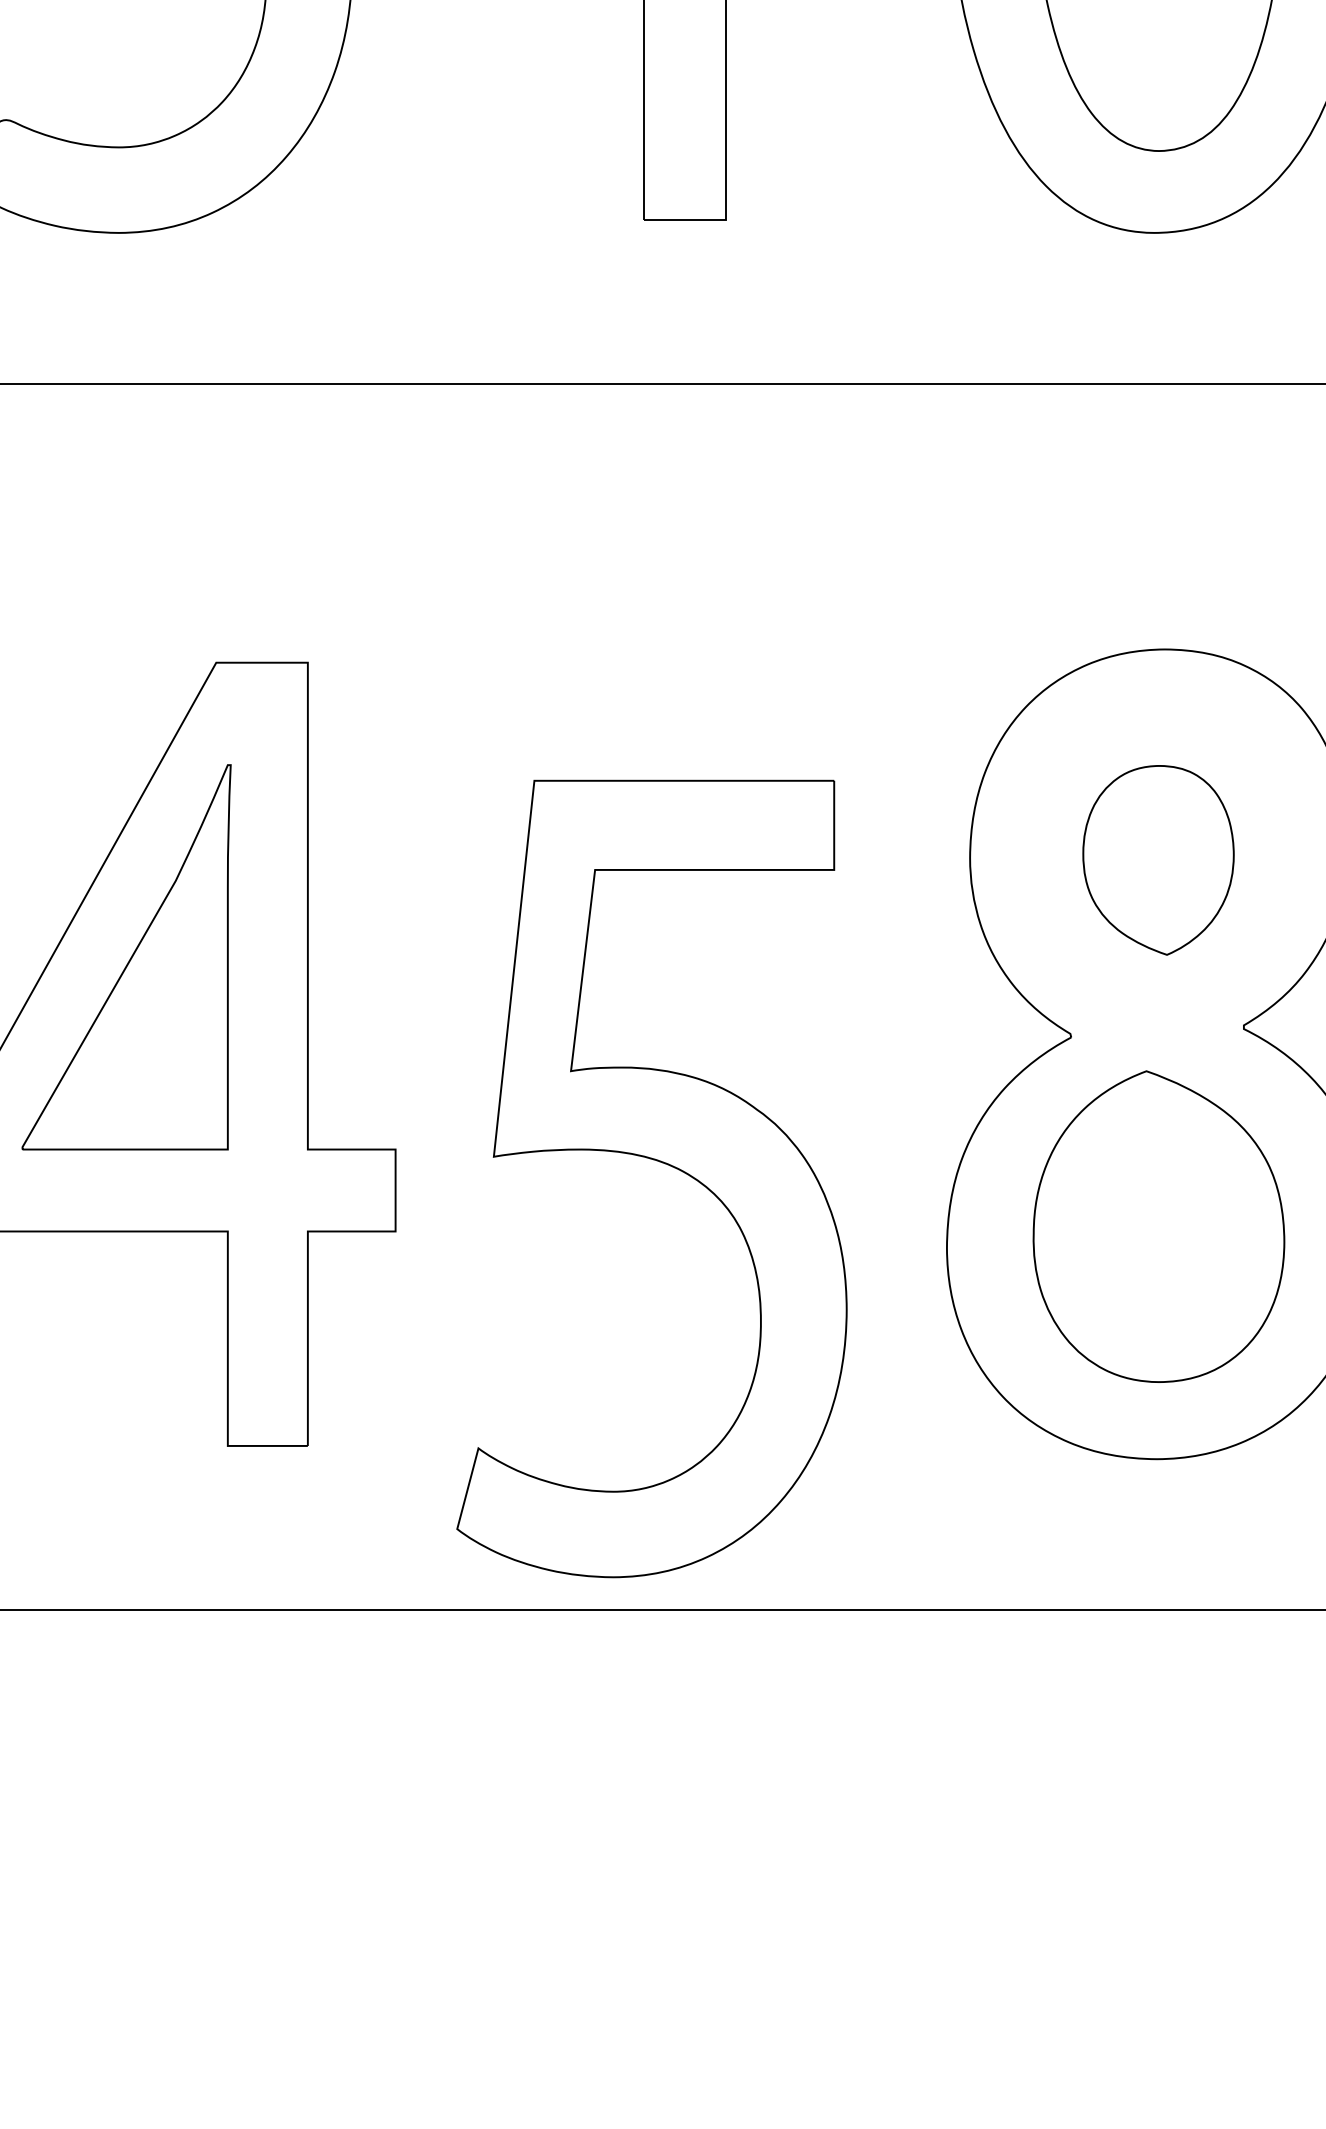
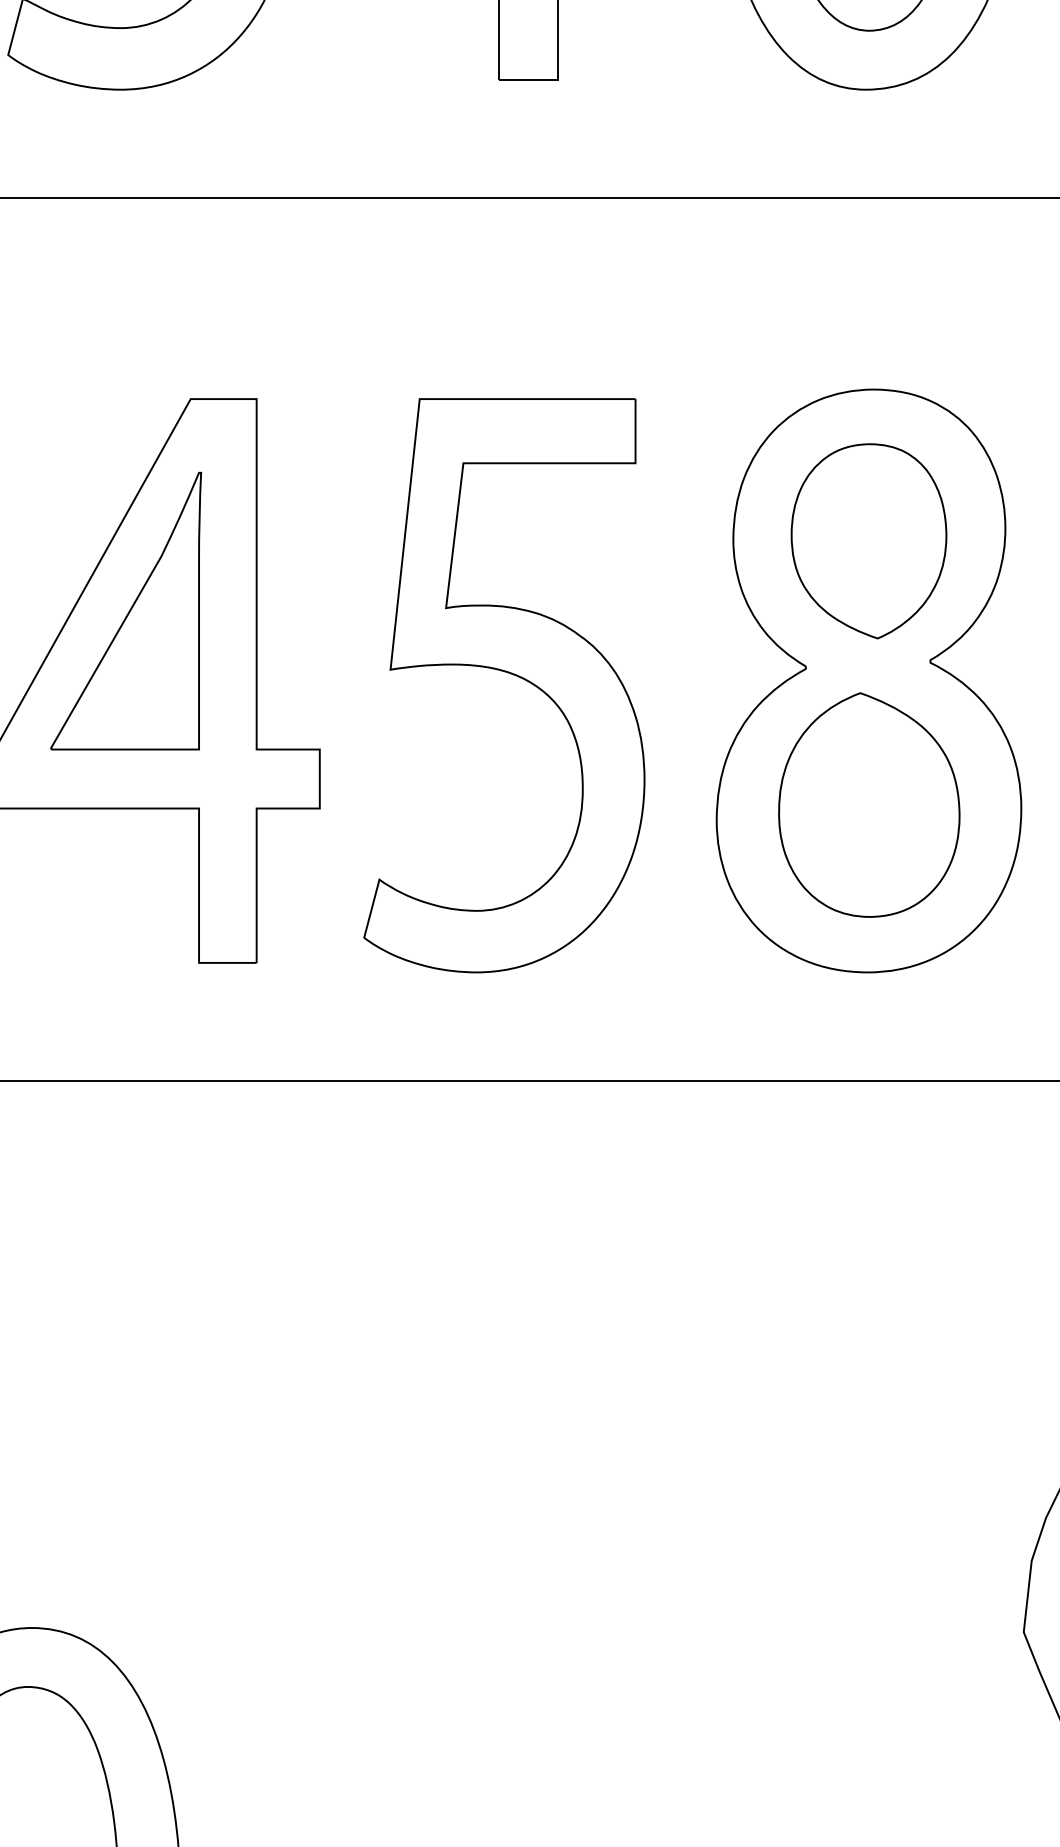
part: (1157, 860) -> (868, 541), size x1.43
part: (656, 1161) -> (507, 673), moved

